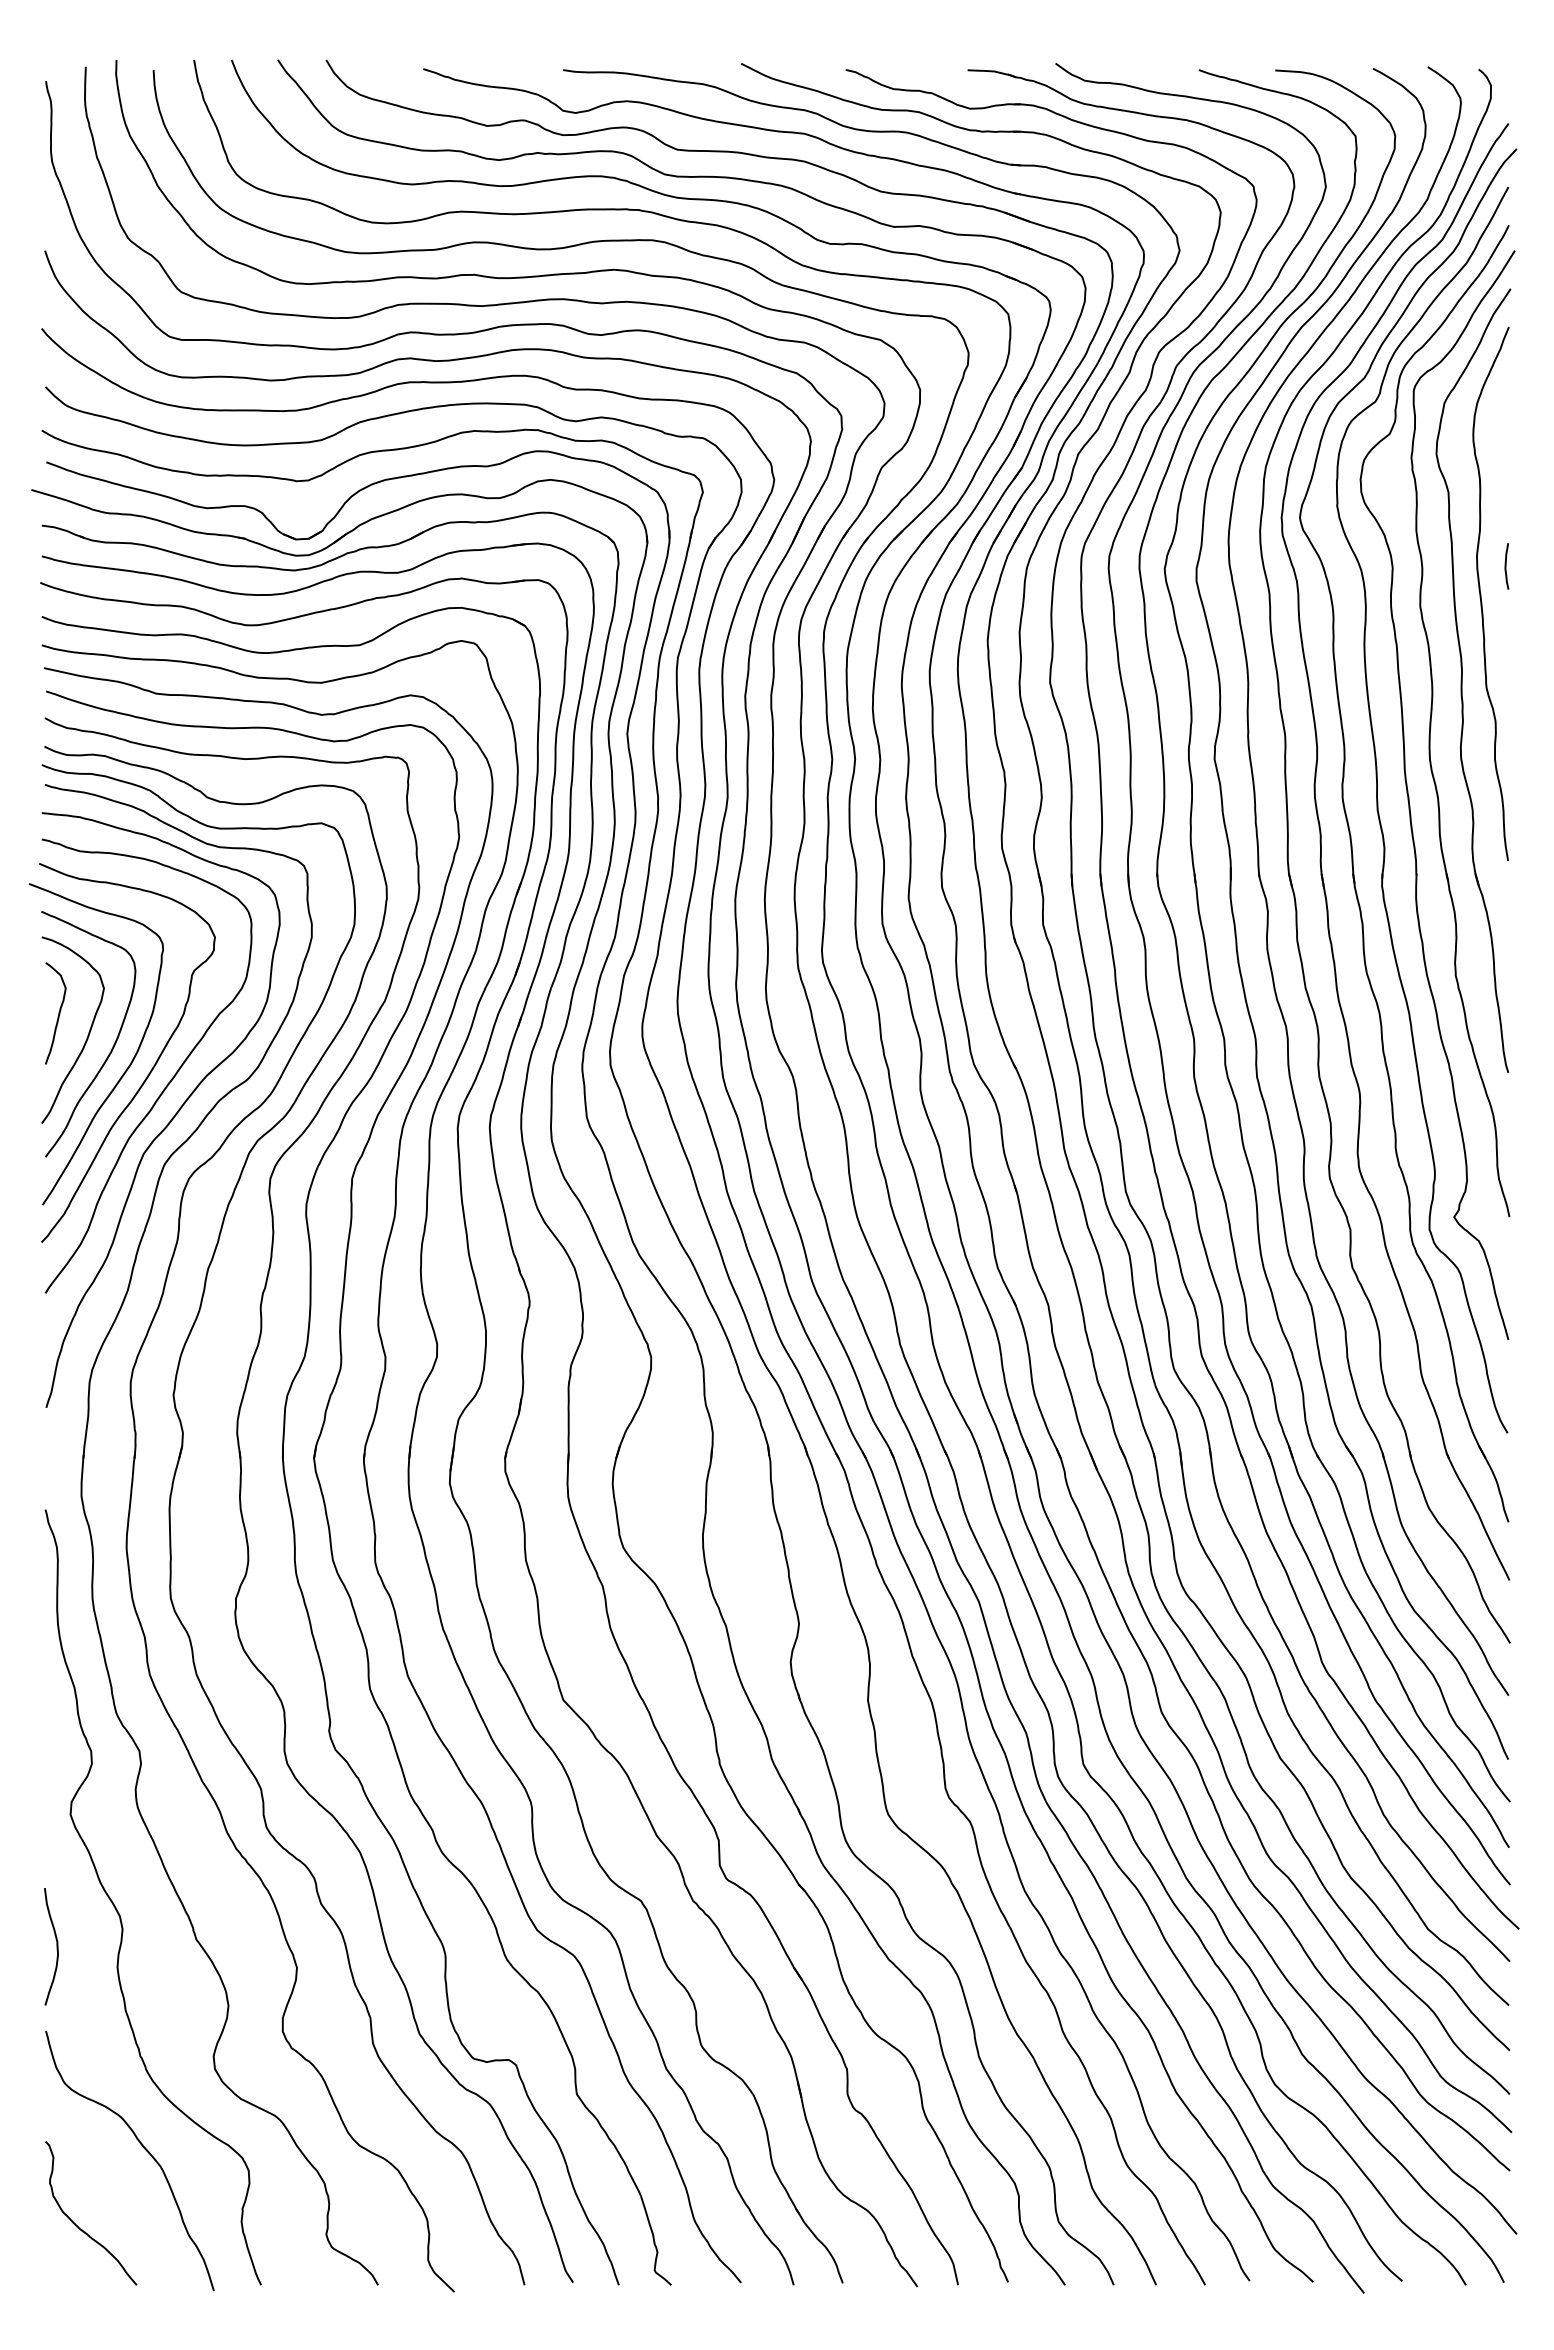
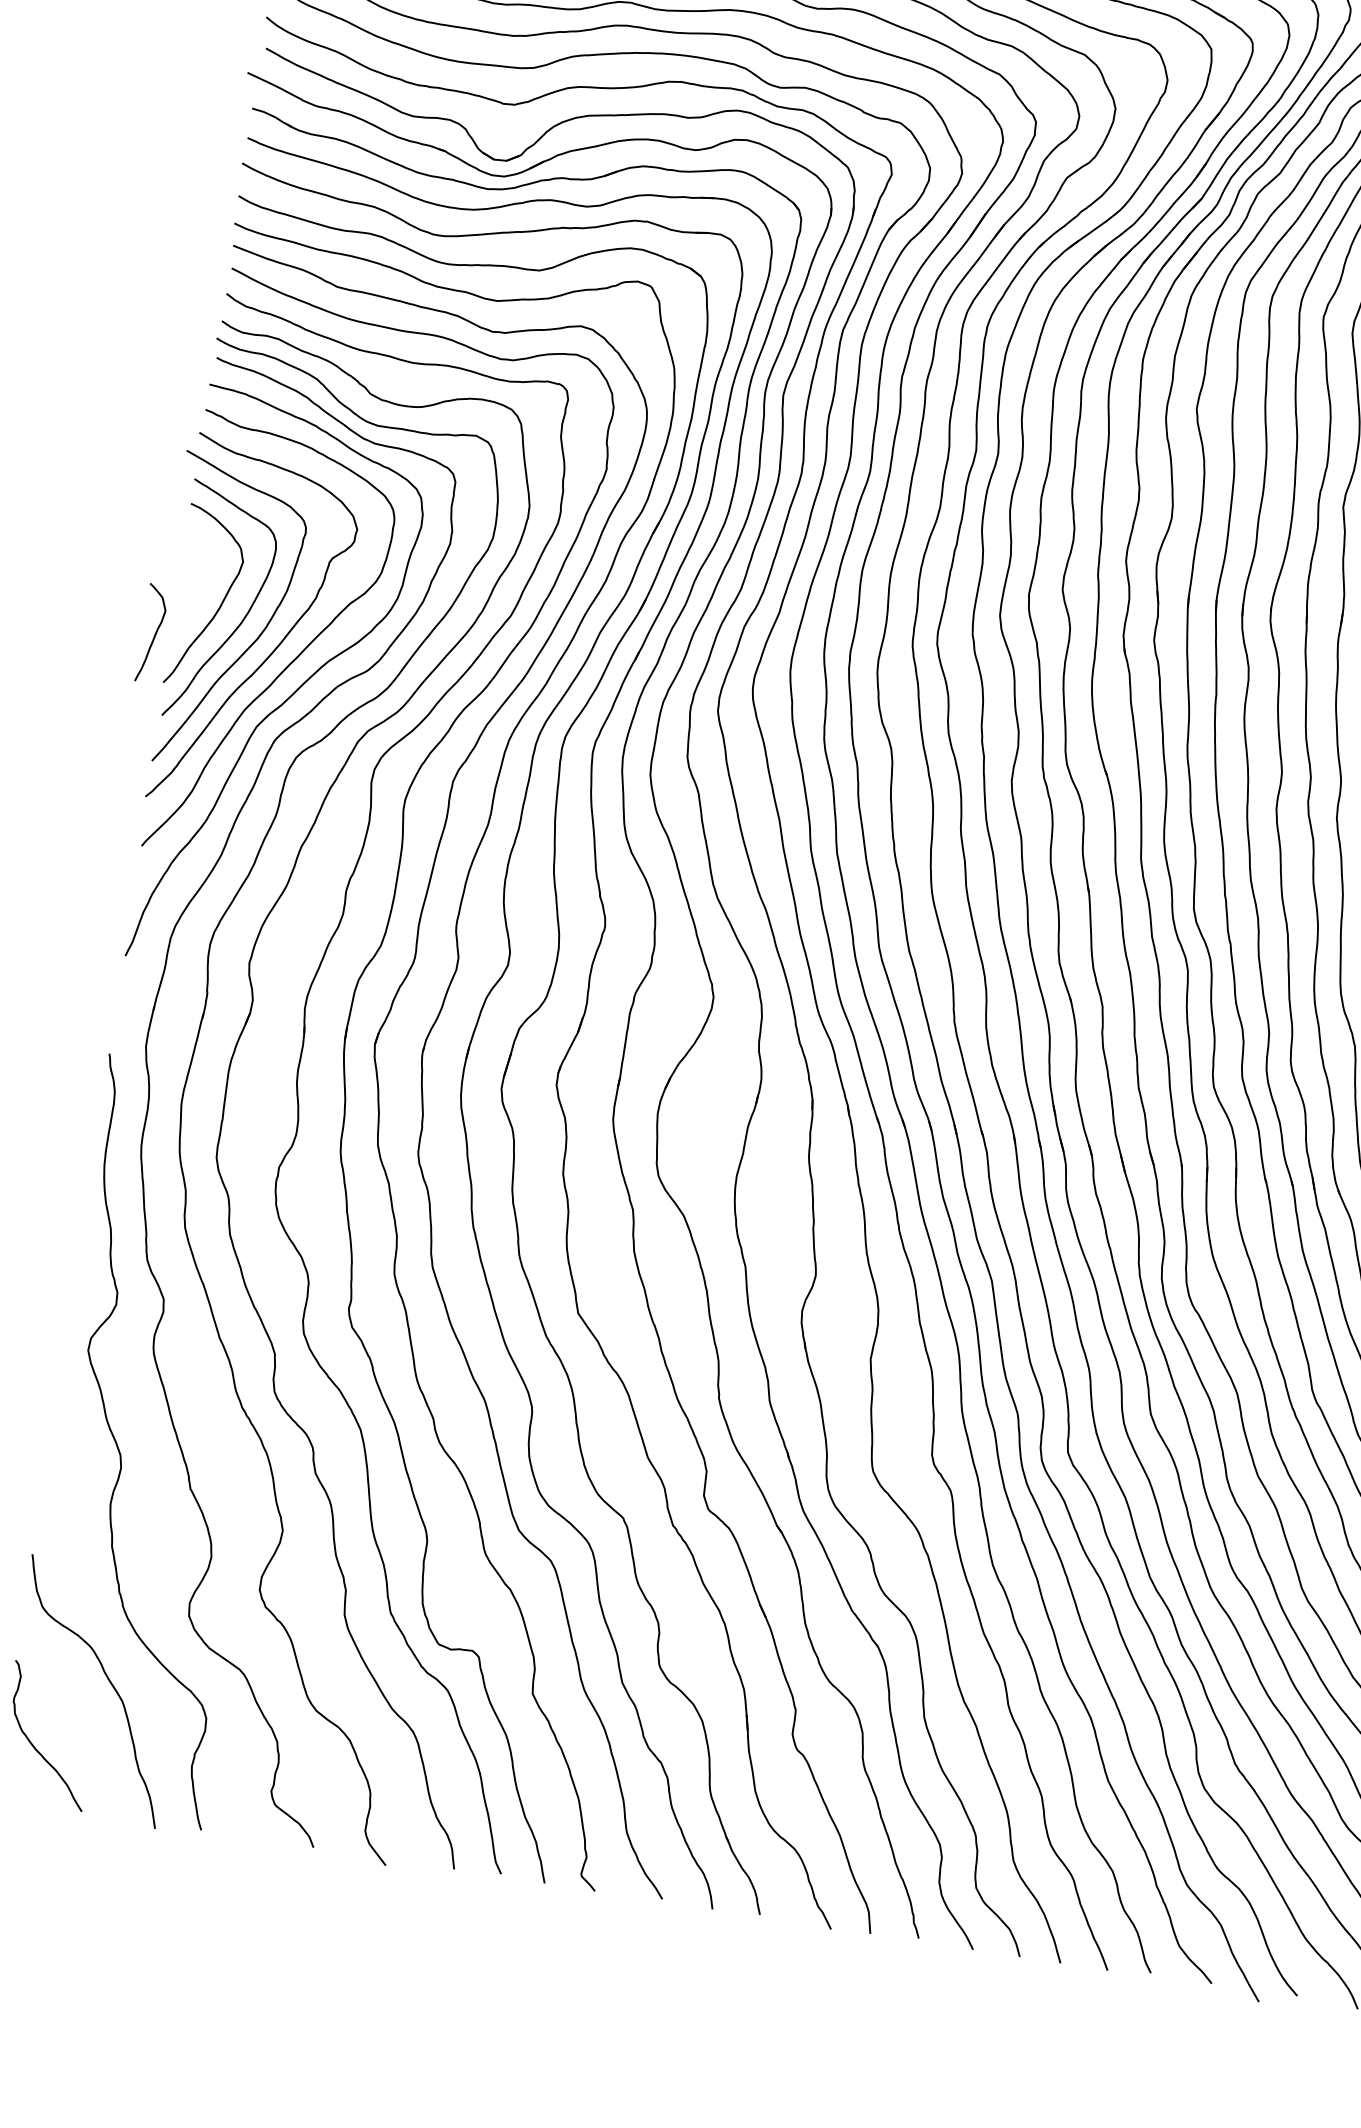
curve: (58, 1013) -> (154, 633), moved
curve: (56, 1946) -> (55, 1474), removed

